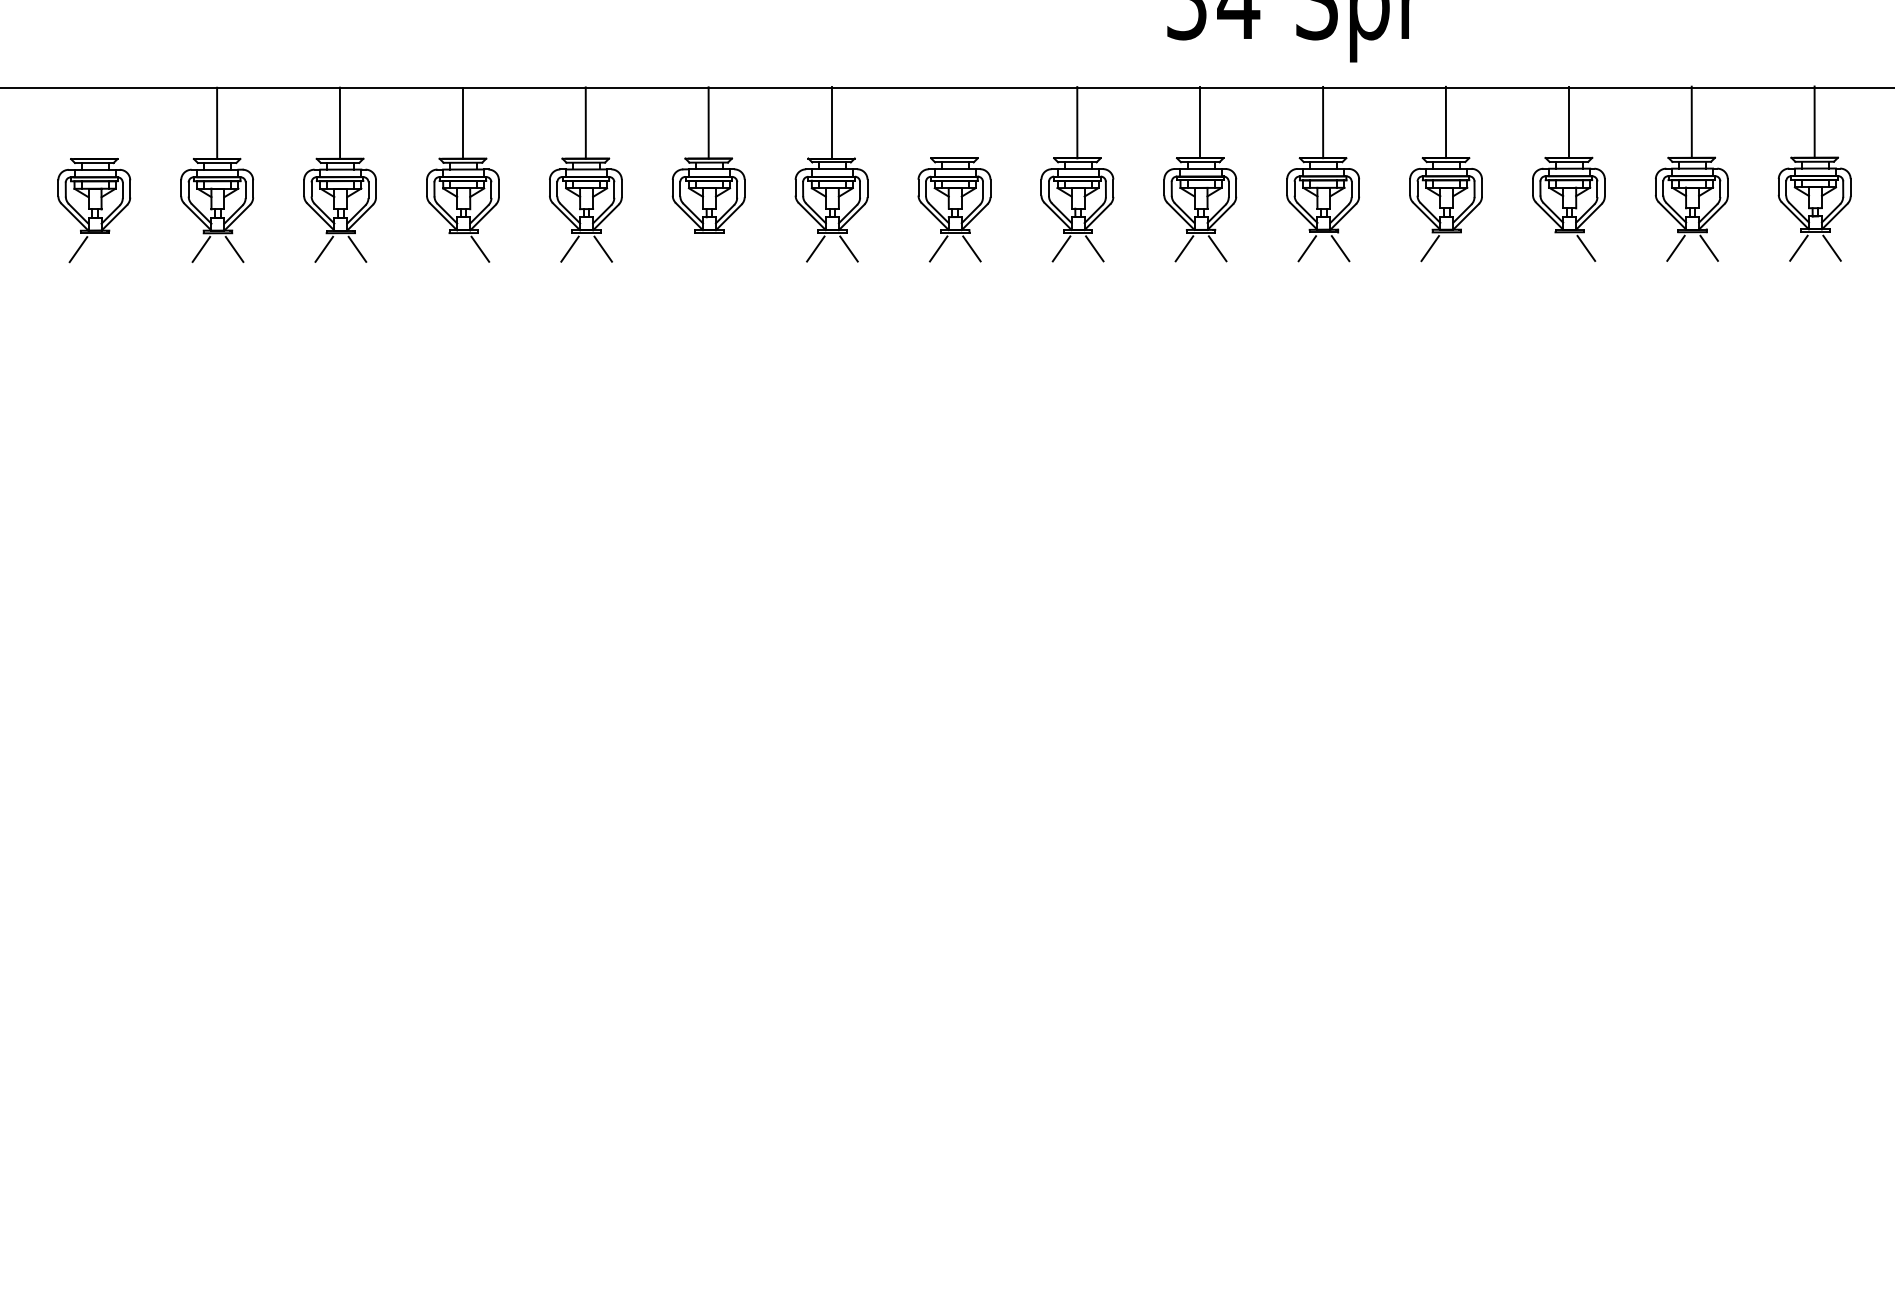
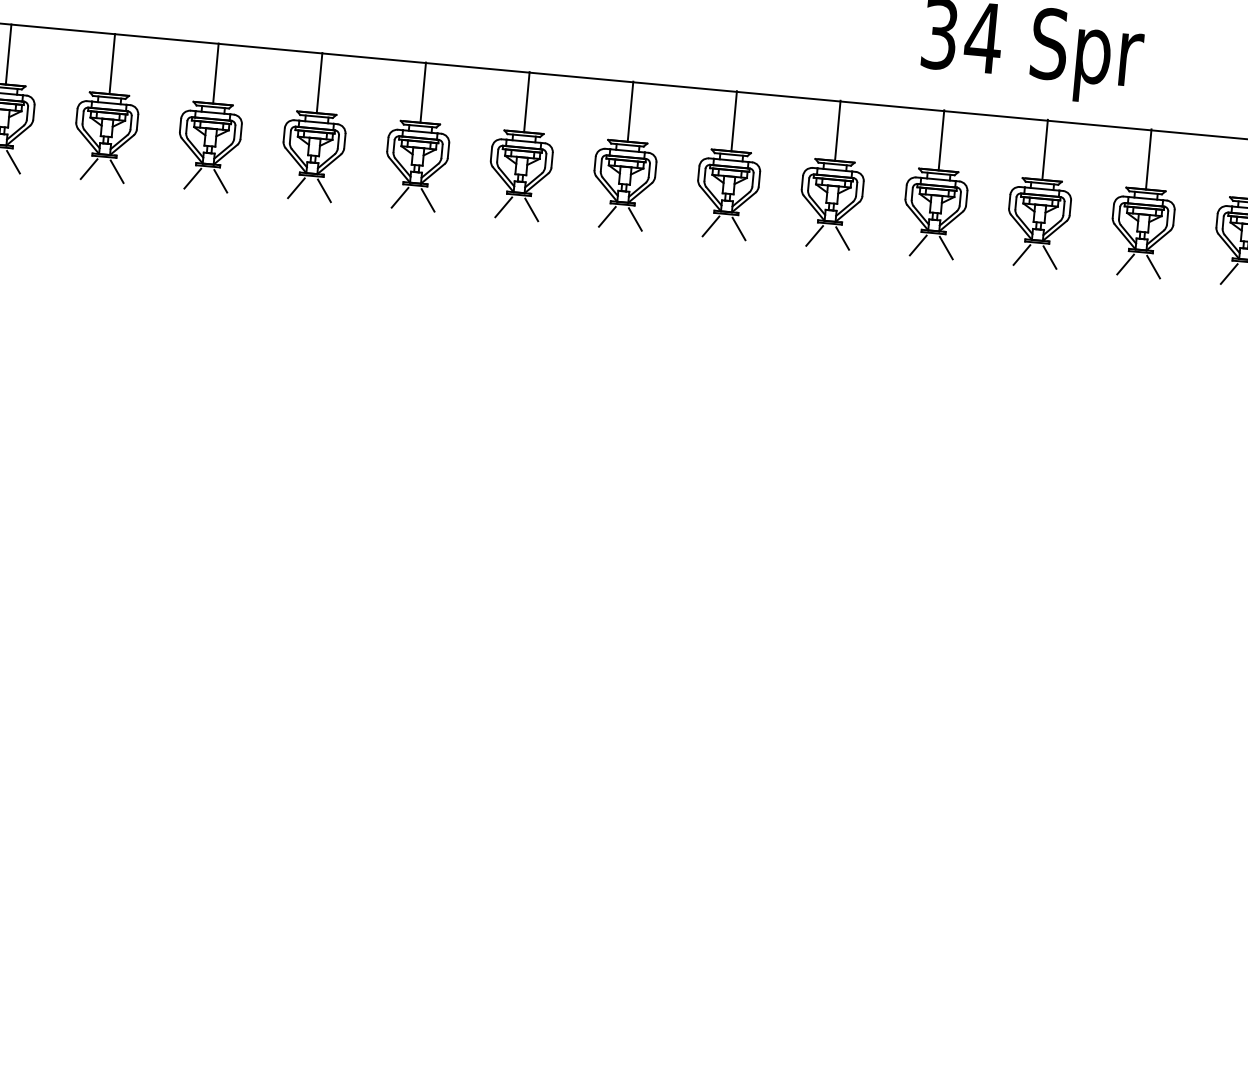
line: (954, 122) -> (734, 121), added
line: (94, 123) -> (8, 54), added
line: (1552, 247) -> (1228, 273), added
line: (446, 248) -> (295, 187), added
line: (692, 248) -> (503, 206), added
line: (725, 248) -> (531, 209), added
line: (1463, 248) -> (1153, 267), added
line: (111, 249) -> (13, 162), added

